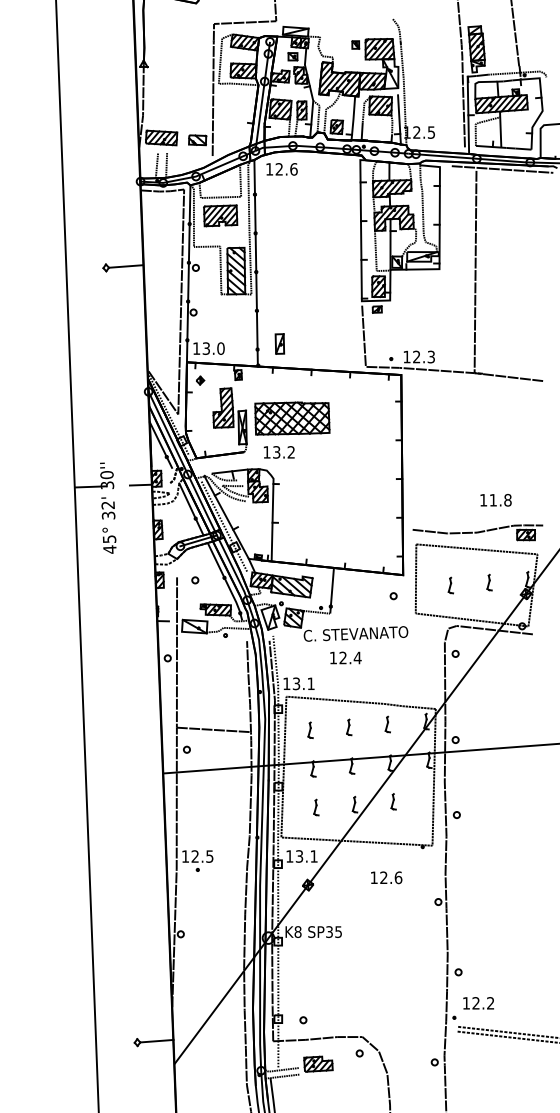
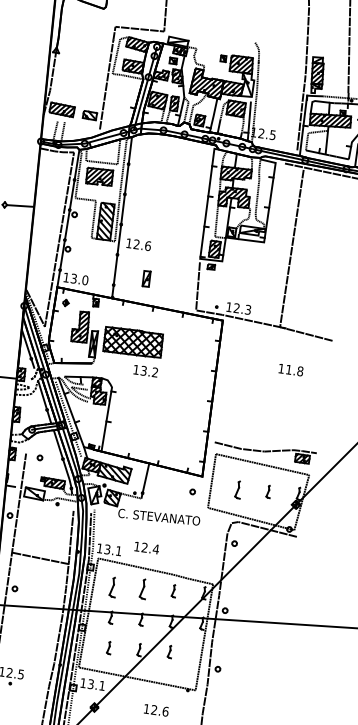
text: (281, 169) -> (138, 244), moved
part: (279, 343) -> (146, 278), moved
text: (278, 452) -> (145, 371), moved
text: (495, 500) -> (290, 370), moved
part: (450, 585) -> (238, 489), size x1.4
text: (345, 657) -> (146, 547), moved
part: (349, 727) -> (143, 589), size x1.6
line: (213, 729) -> (41, 558), moved
part: (310, 729) -> (113, 586), size x1.6

